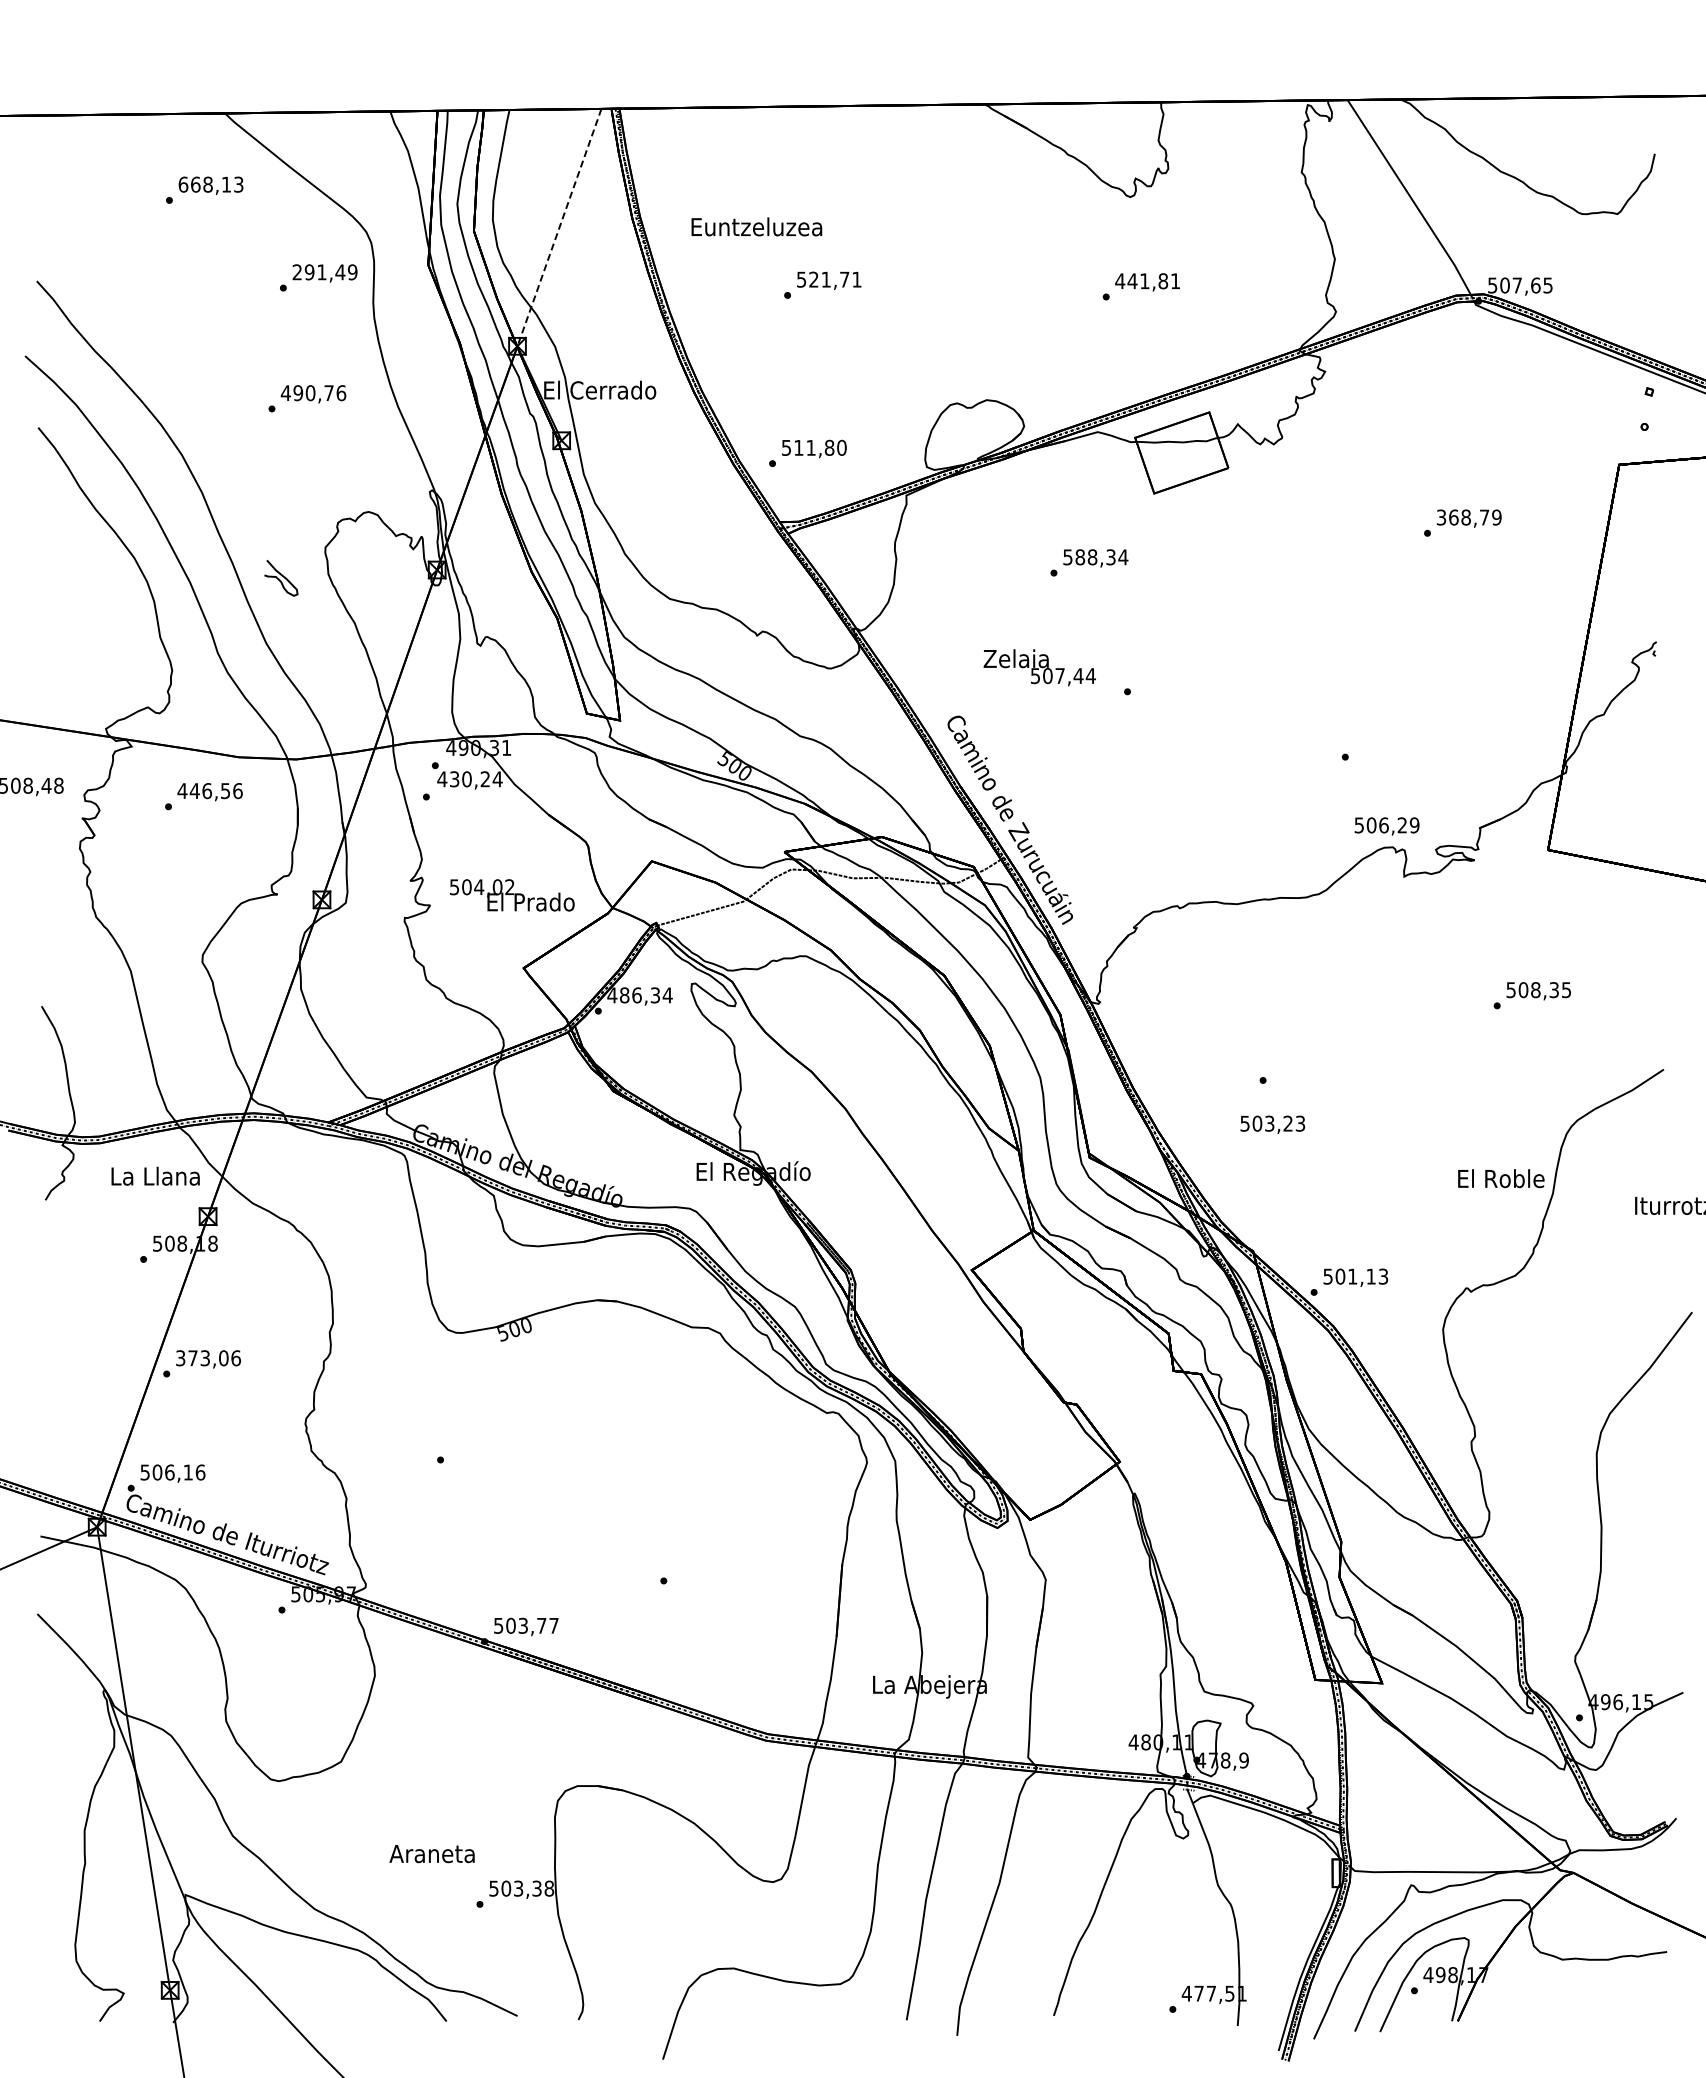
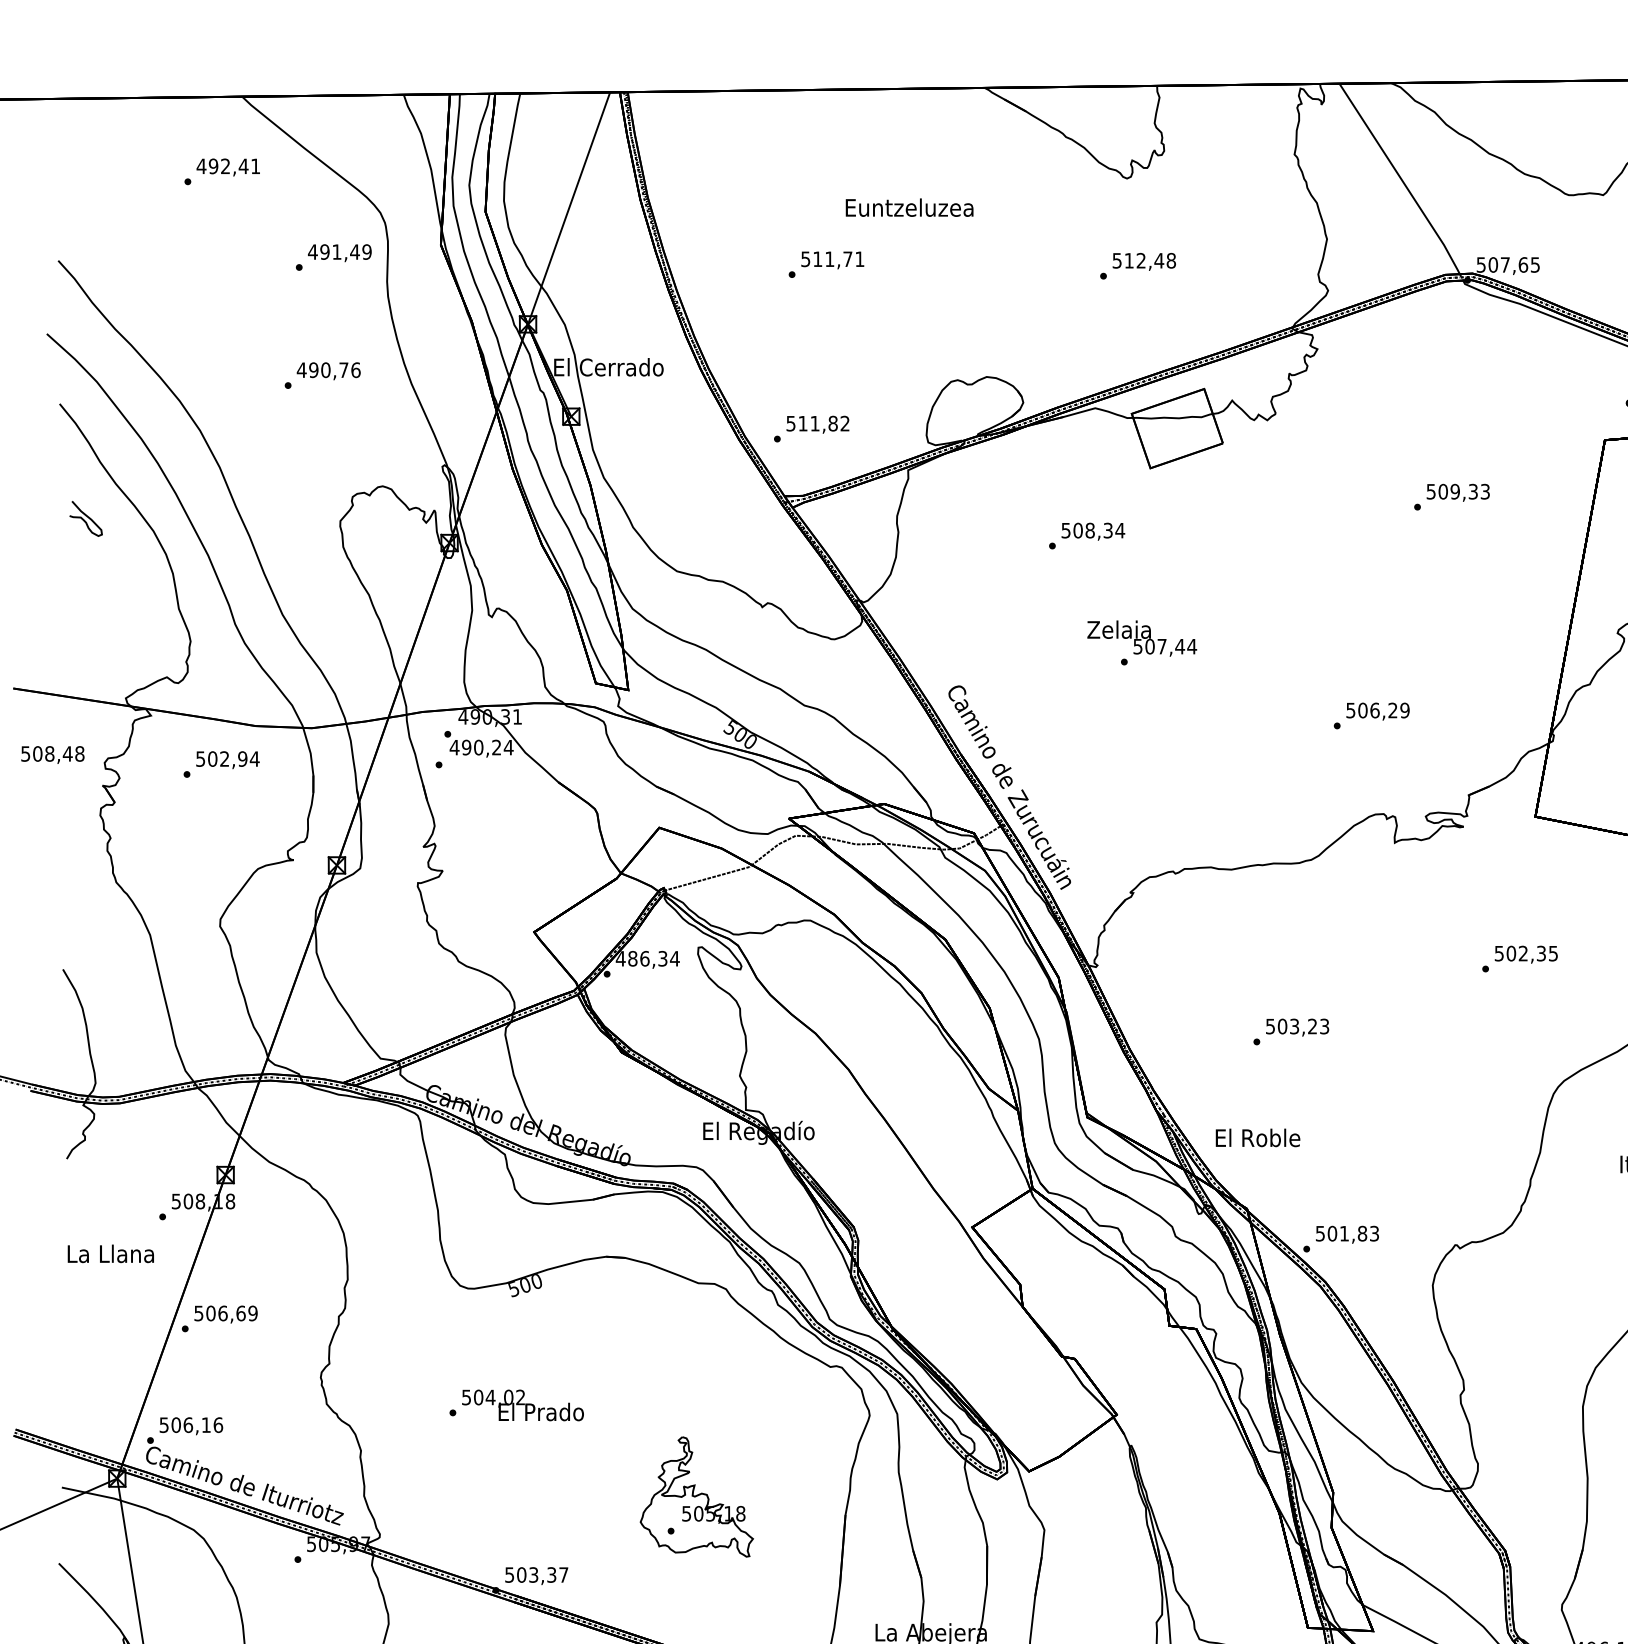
text: (210, 184) -> (228, 166), 668,13 -> 492,41
text: (756, 226) -> (909, 207), moved
line: (559, 227) -> (569, 208), dashed -> solid
text: (297, 272) -> (313, 252), 291,49 -> 491,49
text: (813, 279) -> (817, 259), 521,71 -> 511,71
text: (1147, 281) -> (1143, 261), 441,81 -> 512,48
text: (841, 447) -> (844, 423), 511,80 -> 511,82
text: (1469, 517) -> (1458, 491), 368,79 -> 509,33
text: (1080, 557) -> (1078, 530), 588,34 -> 508,34
curve: (280, 579) -> (85, 520), moved
text: (1039, 667) -> (1141, 638), moved
text: (454, 779) -> (466, 747), 430,24 -> 490,24
text: (209, 791) -> (227, 759), 446,56 -> 502,94
text: (1386, 826) -> (1377, 711), moved
text: (512, 895) -> (523, 1405), moved
text: (1535, 990) -> (1523, 954), 508,35 -> 502,35
text: (1272, 1124) -> (1297, 1027), moved
text: (155, 1175) -> (110, 1253), moved
text: (1501, 1178) -> (1258, 1137), moved
text: (1370, 1276) -> (1361, 1233), 501,13 -> 501,83
text: (208, 1358) -> (226, 1313), 373,06 -> 506,69
part: (689, 1545) -> (696, 1496), added
text: (541, 1625) -> (551, 1574), 503,77 -> 503,37

